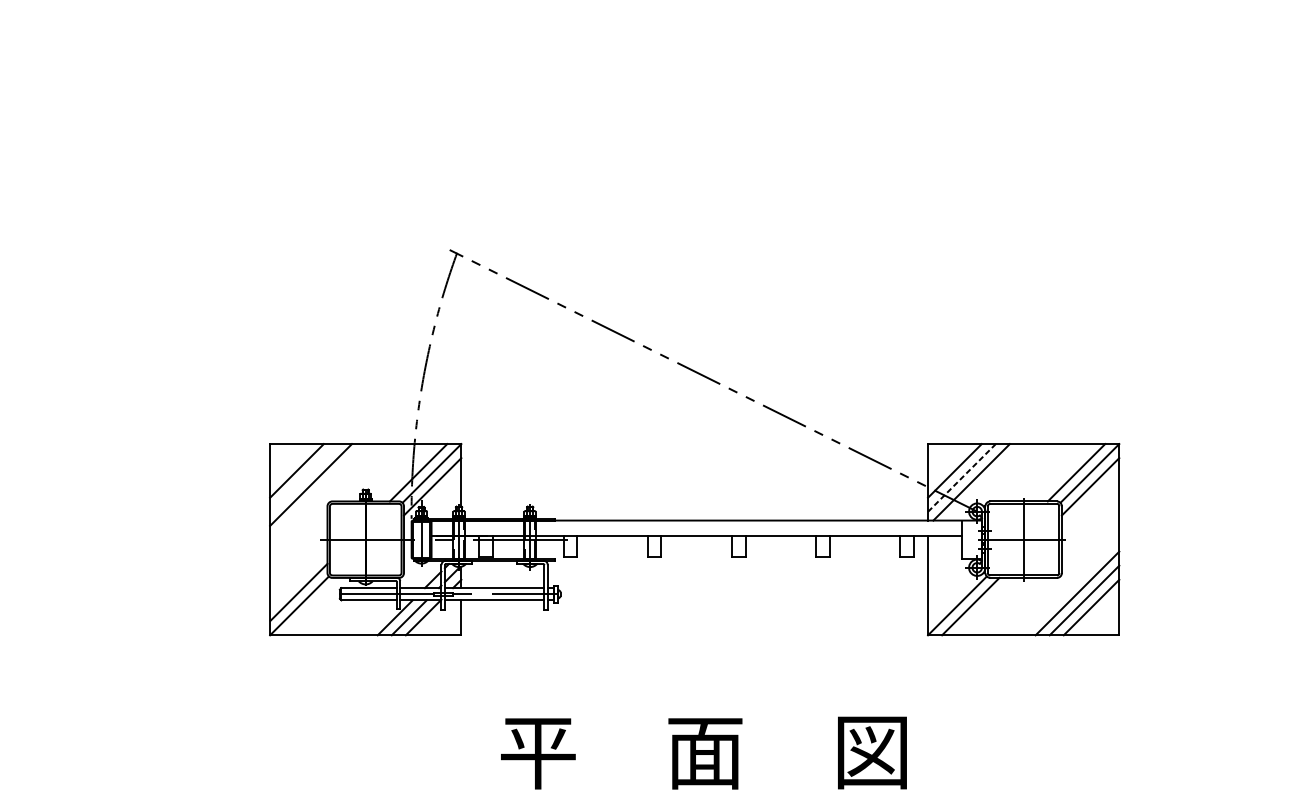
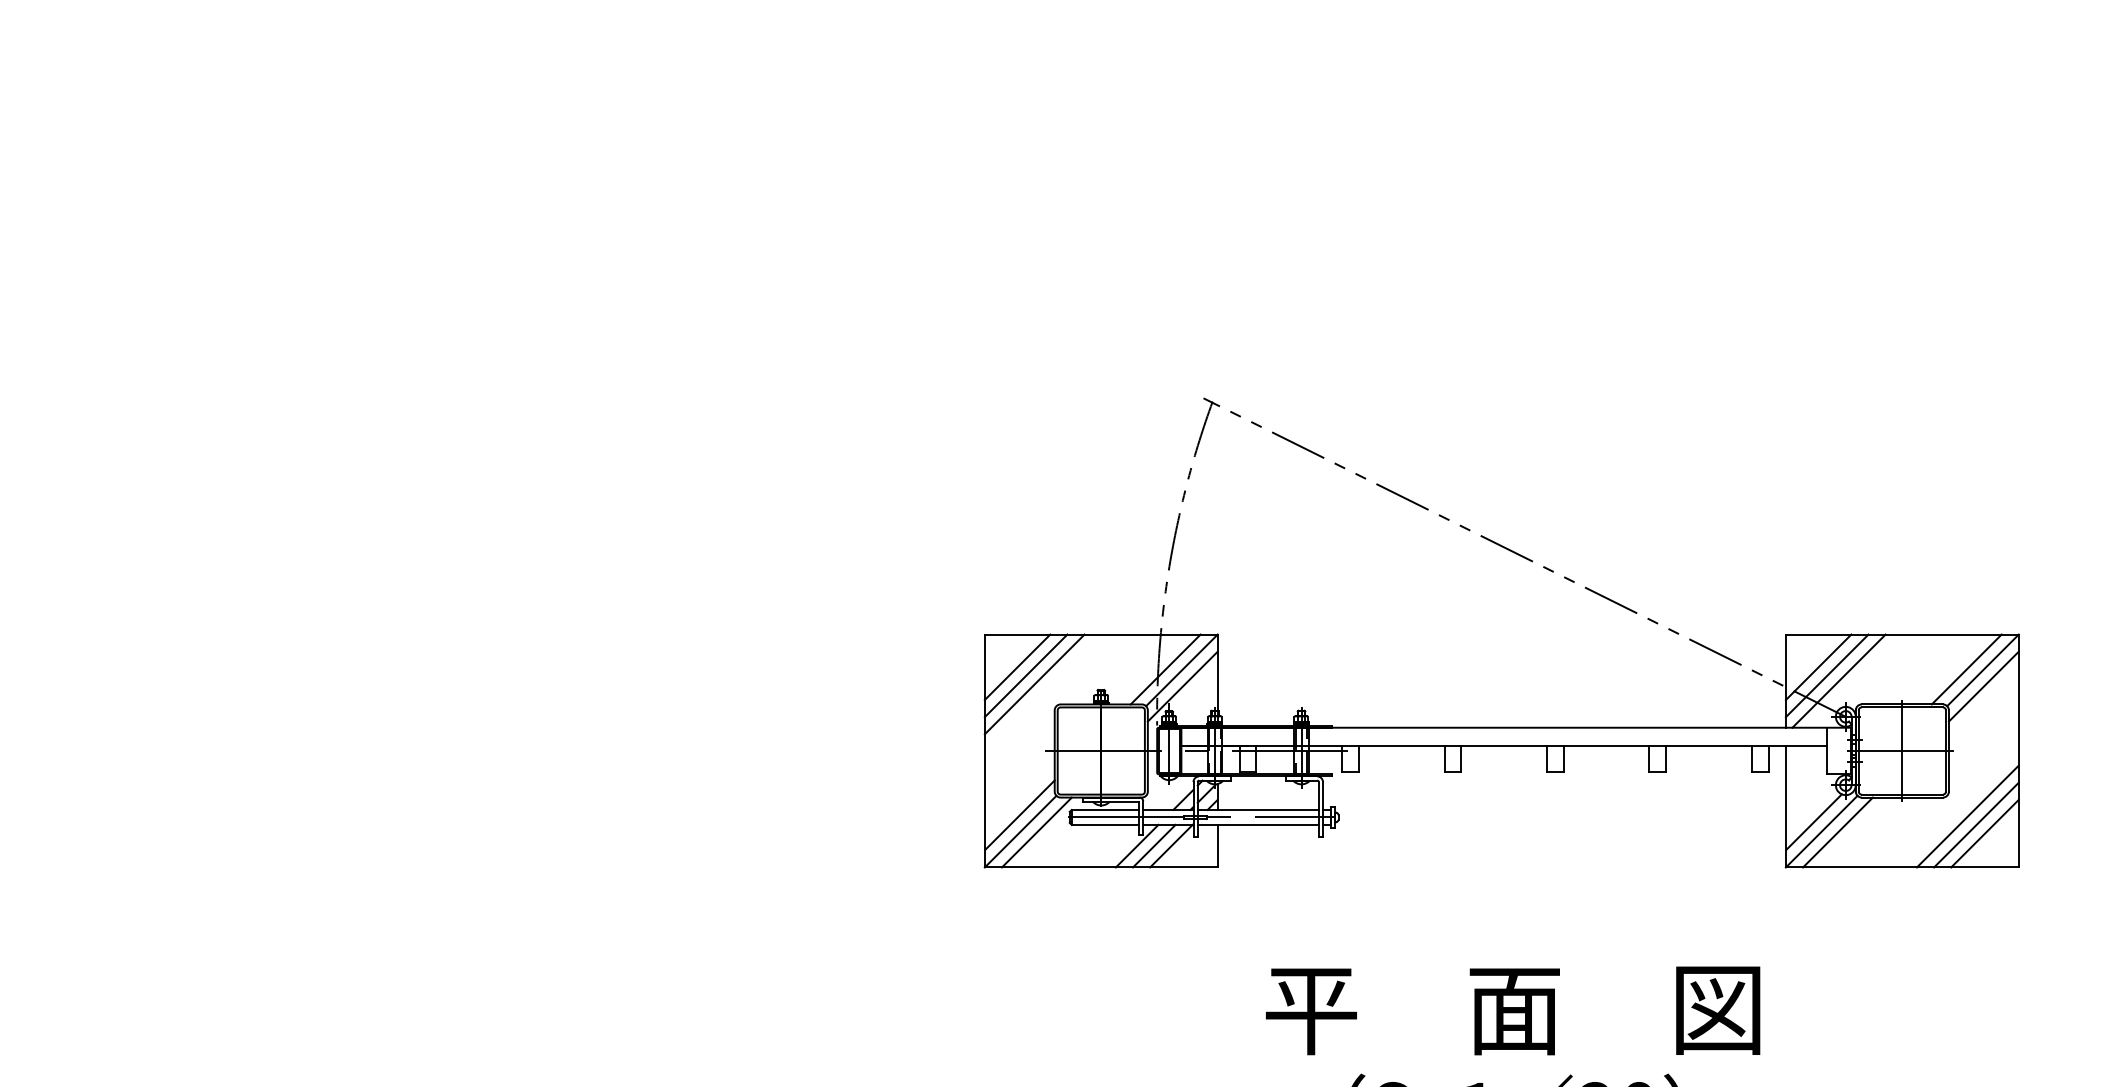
line: (303, 477) -> (1025, 675), added
line: (962, 477) -> (1827, 675), dashed -> solid
line: (950, 597) -> (1813, 821), added
line: (312, 606) -> (1036, 832), added

